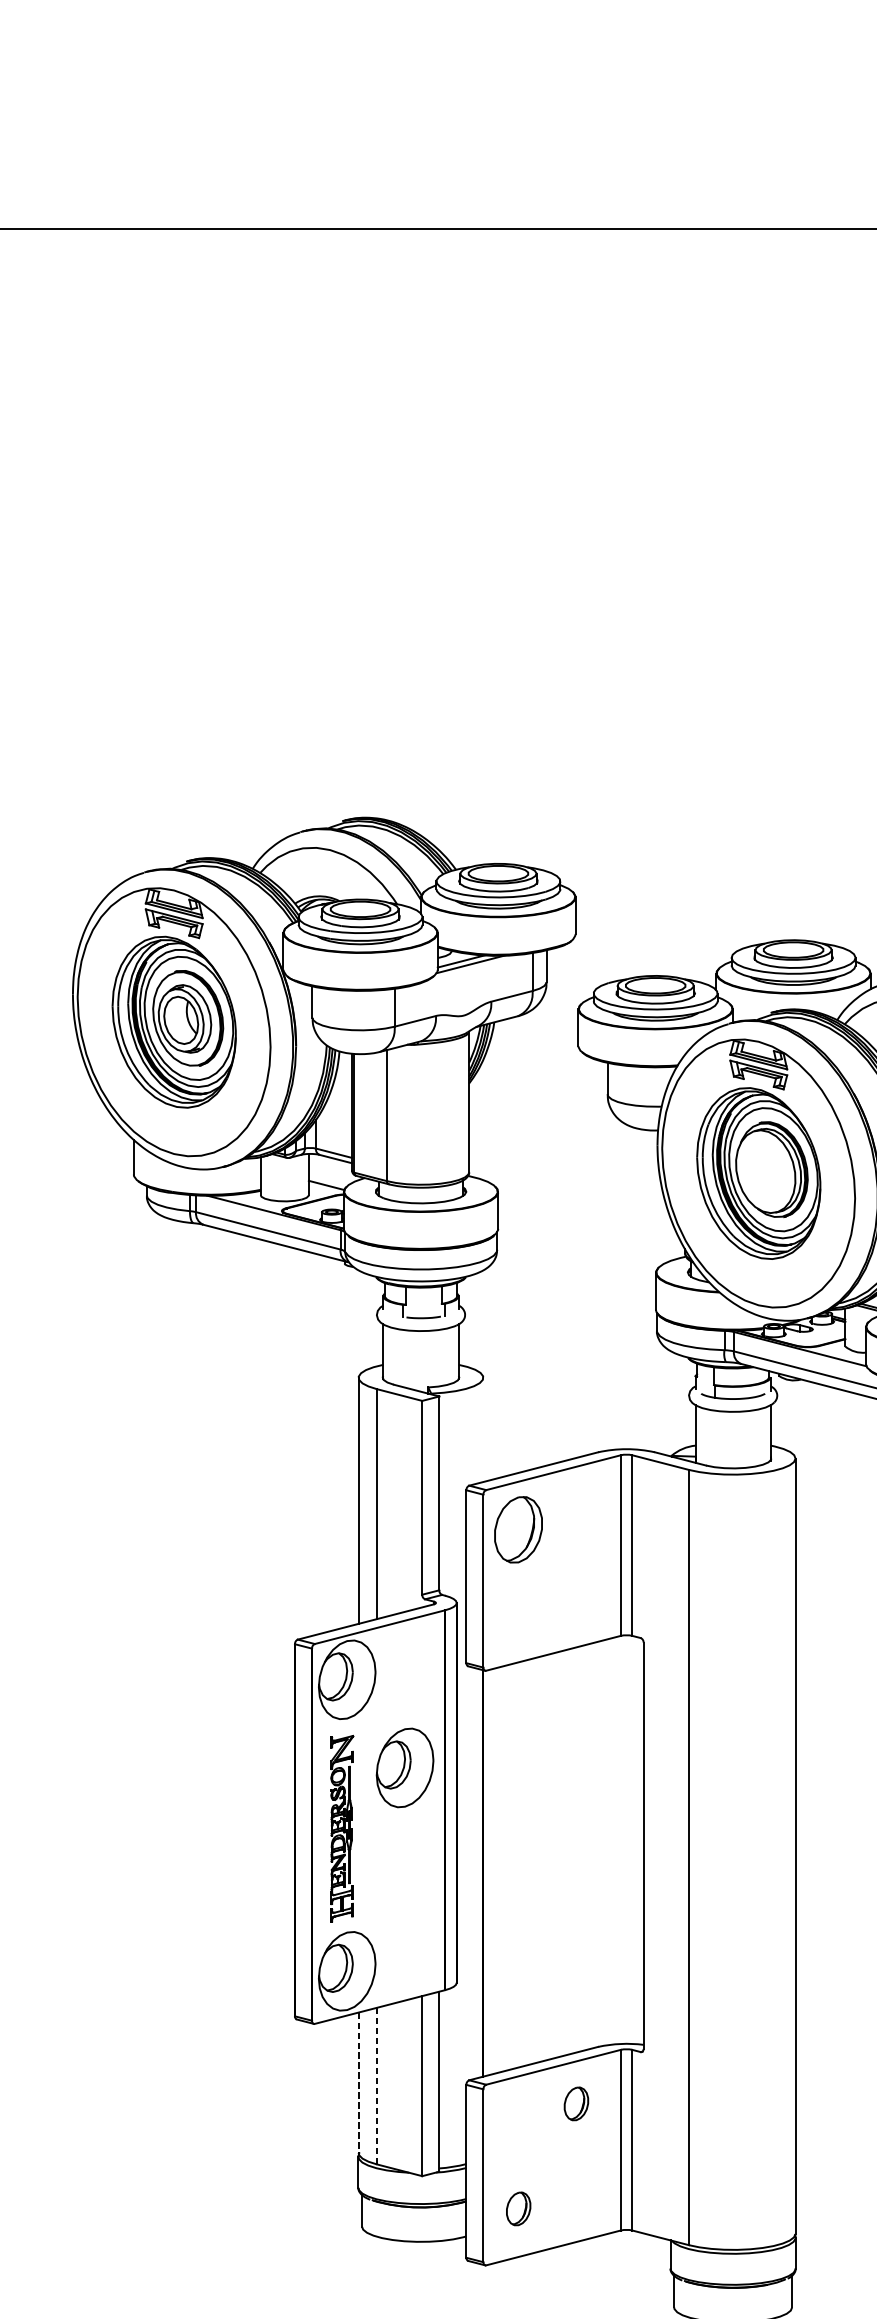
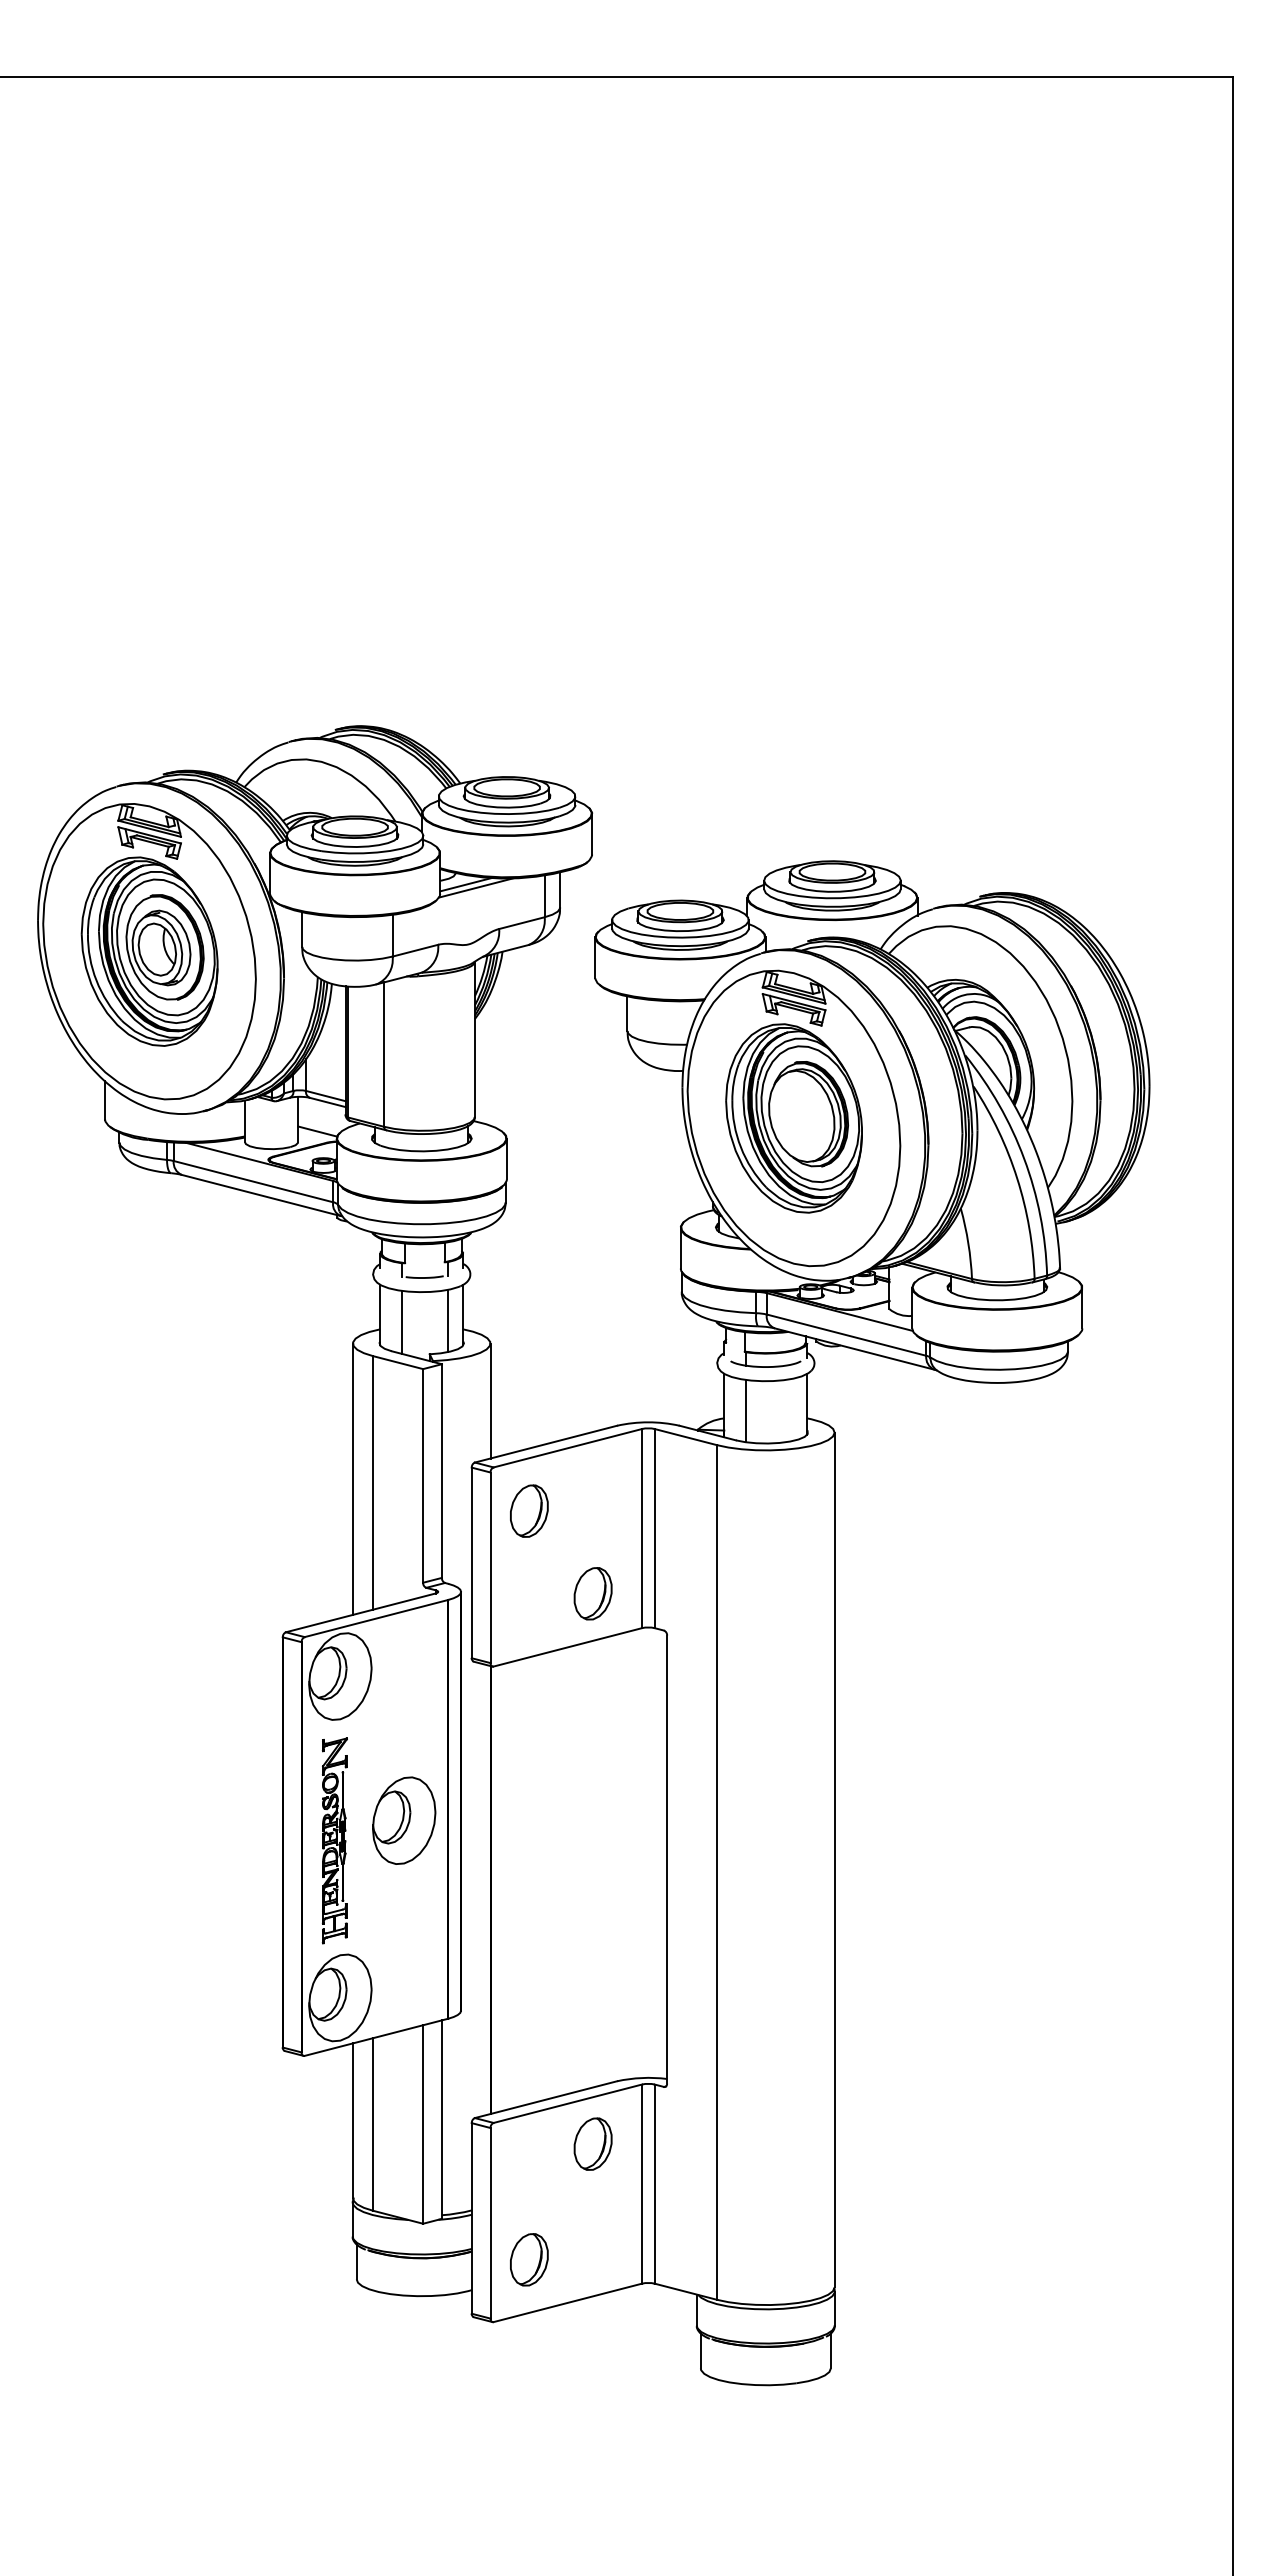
line: (445, 1356) -> (448, 1320), added
line: (402, 1357) -> (401, 1321), added
line: (483, 1429) -> (490, 1400), added
line: (715, 1438) -> (746, 1410), added
part: (518, 1529) -> (529, 1510), size x0.71
part: (575, 1604) -> (592, 1593), added
part: (405, 1767) -> (404, 1820), moved
line: (358, 2083) -> (352, 2121), dashed -> solid
line: (377, 2086) -> (373, 2124), dashed -> solid
part: (575, 2103) -> (592, 2143), size x1.43
part: (518, 2208) -> (529, 2259), size x1.43

